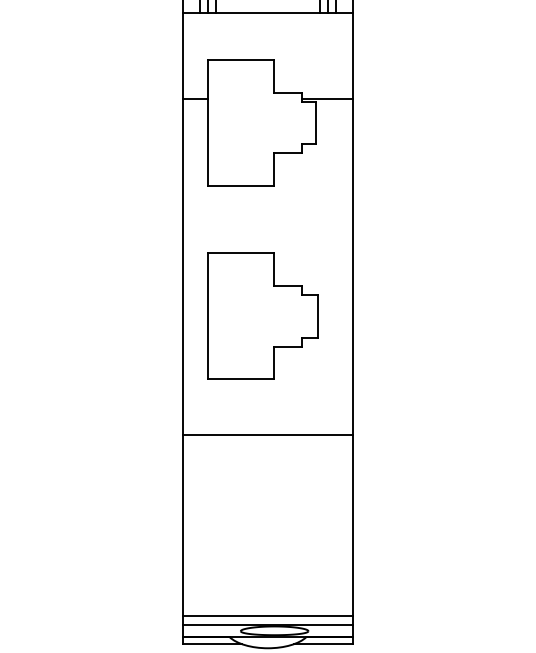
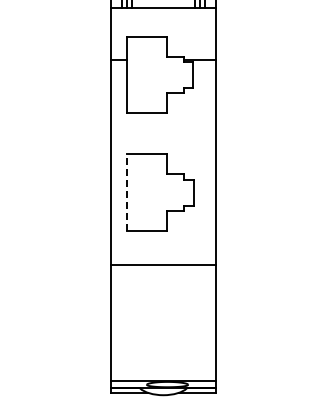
line: (207, 315) -> (126, 192), solid -> dashed
line: (268, 615) -> (163, 375), removed

